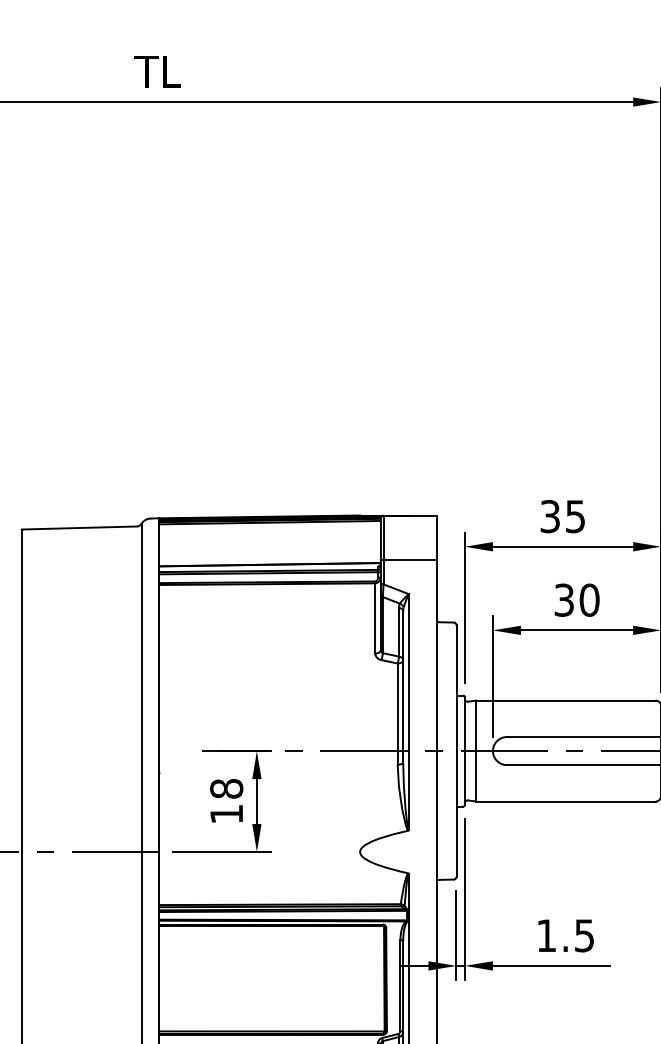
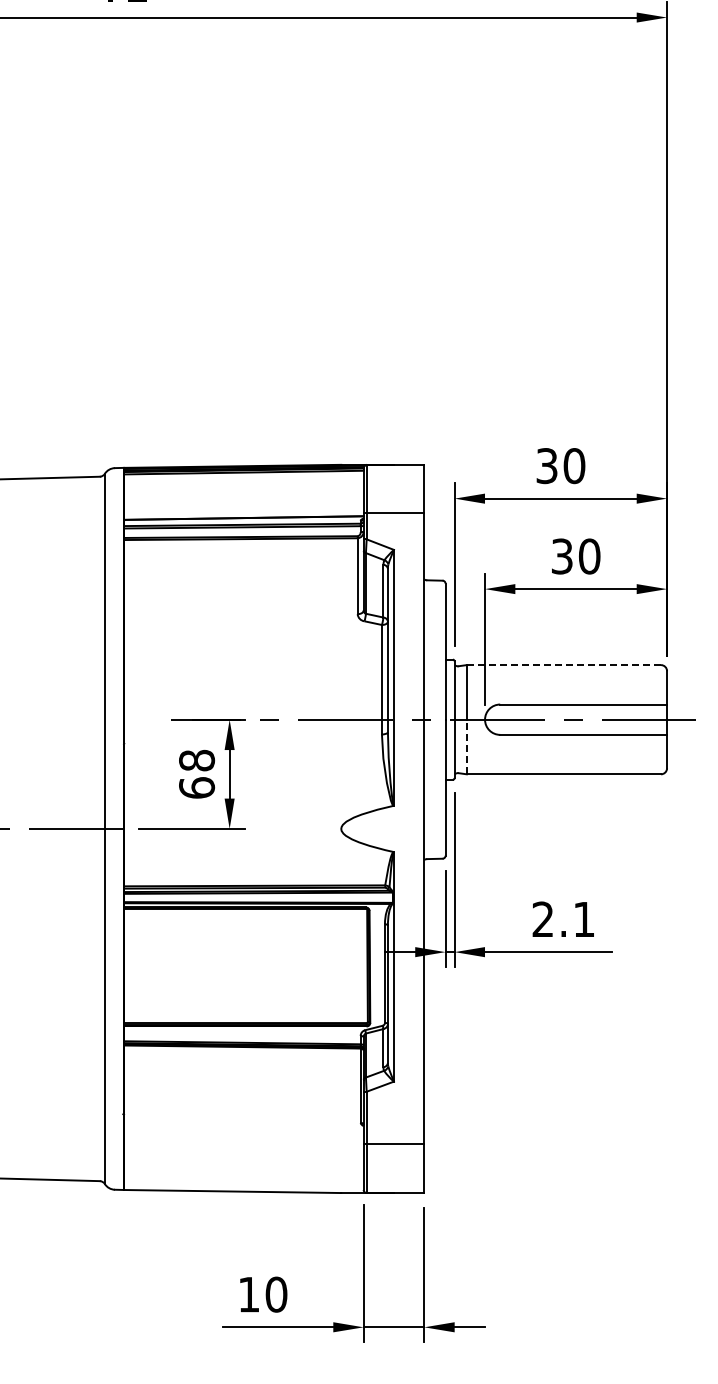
text: (575, 517) -> (574, 466), 35 -> 30
line: (565, 700) -> (563, 665), solid -> dashed
line: (475, 775) -> (466, 746), solid -> dashed
text: (227, 813) -> (197, 787), 18 -> 68
text: (565, 935) -> (563, 919), 1.5 -> 2.1

